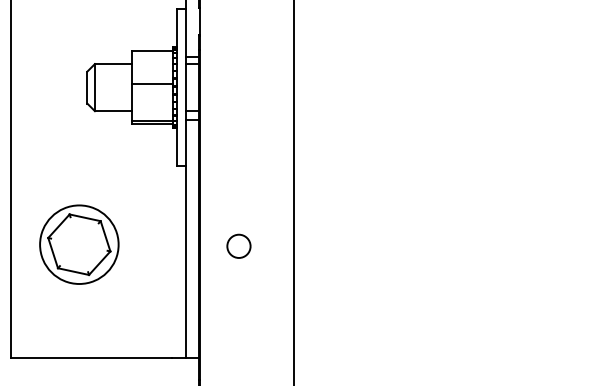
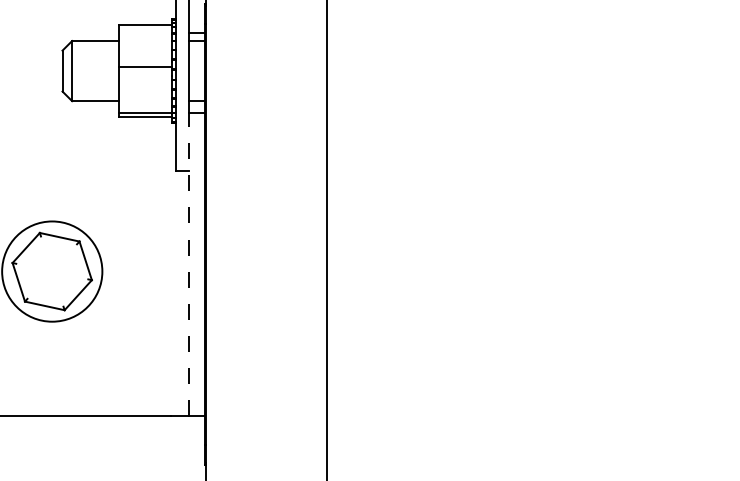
line: (186, 239) -> (188, 264), solid -> dashed
circle: (238, 245) -> (255, 272), removed

